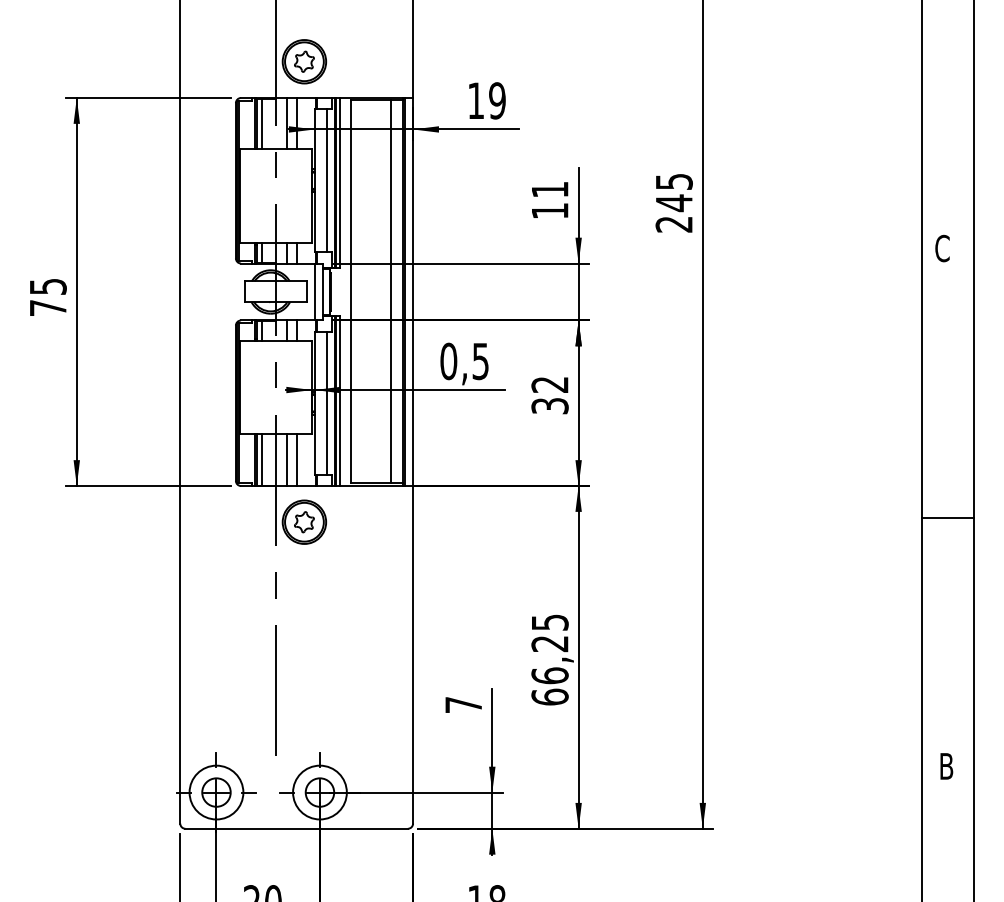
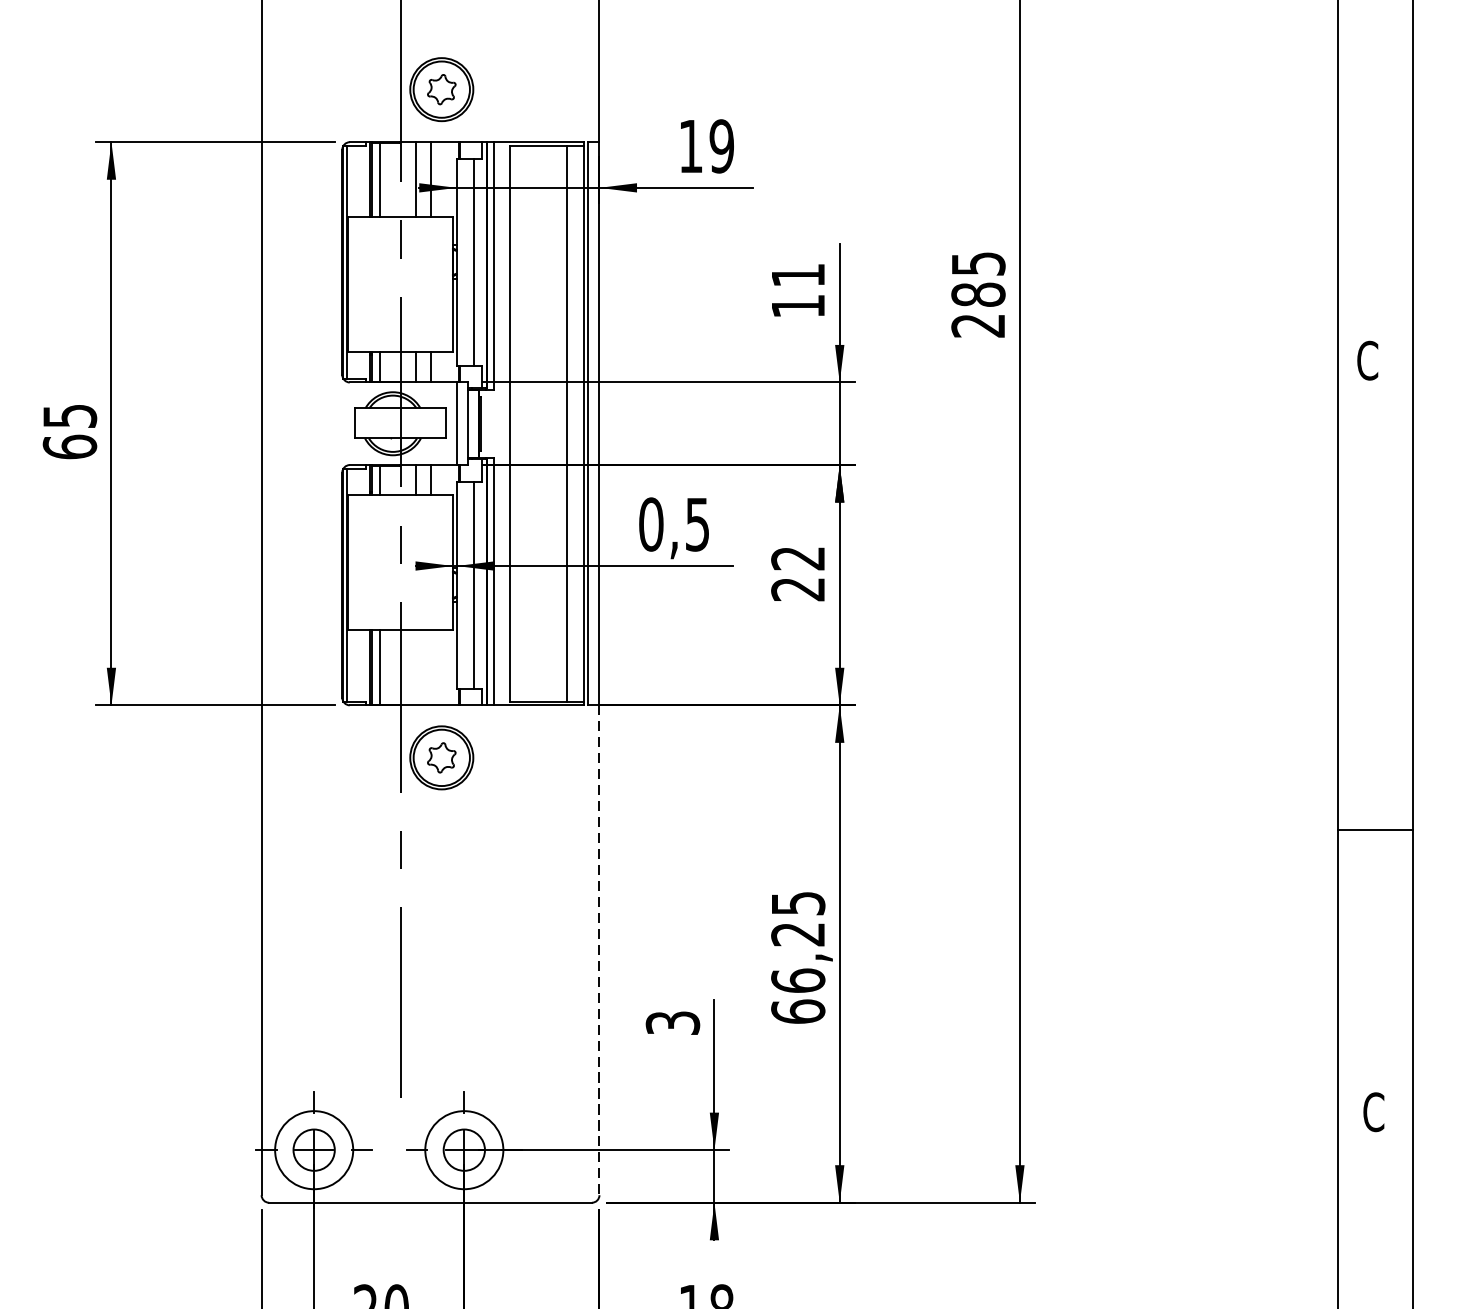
text: (673, 203) -> (977, 295), 245 -> 285
text: (47, 307) -> (68, 446), 75 -> 65
text: (549, 406) -> (797, 589), 32 -> 22
line: (286, 460) -> (415, 668), removed
line: (297, 460) -> (431, 668), removed
line: (947, 517) -> (1375, 829), moved
line: (413, 654) -> (600, 949), solid -> dashed
text: (463, 705) -> (672, 1023), 7 -> 3
text: (946, 766) -> (1373, 1112), B -> C

